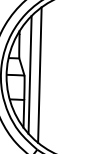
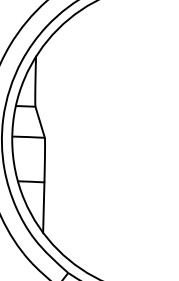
line: (29, 74) -> (53, 135), removed
line: (39, 74) -> (72, 135), removed

